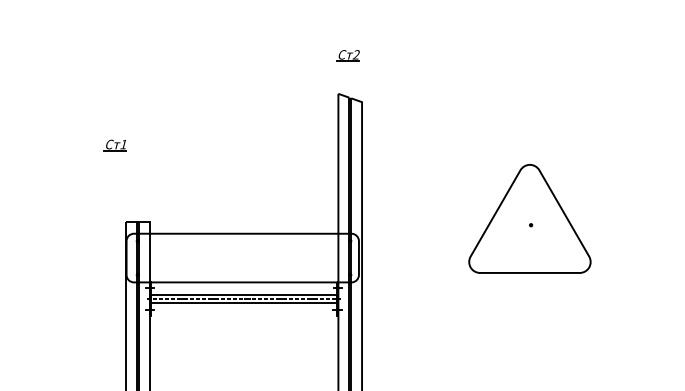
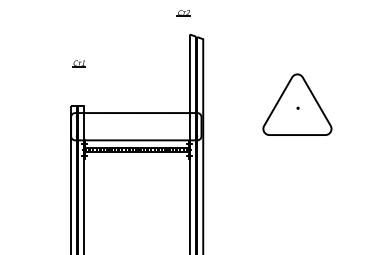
part: (348, 56) -> (183, 13), moved
part: (114, 145) -> (78, 63), moved

